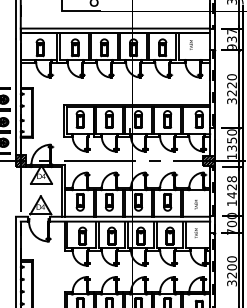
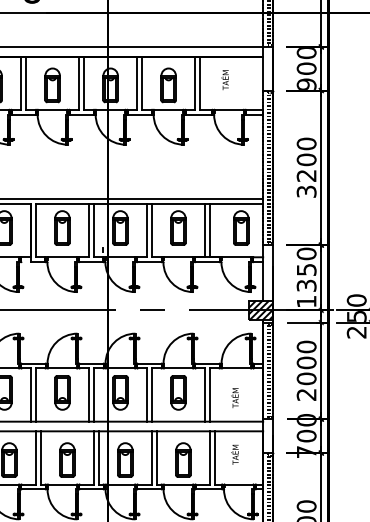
text: (231, 36) -> (305, 62), 937 -> 900
text: (231, 85) -> (305, 160), 3220 -> 3200
text: (231, 191) -> (305, 371), 1428 -> 2000

